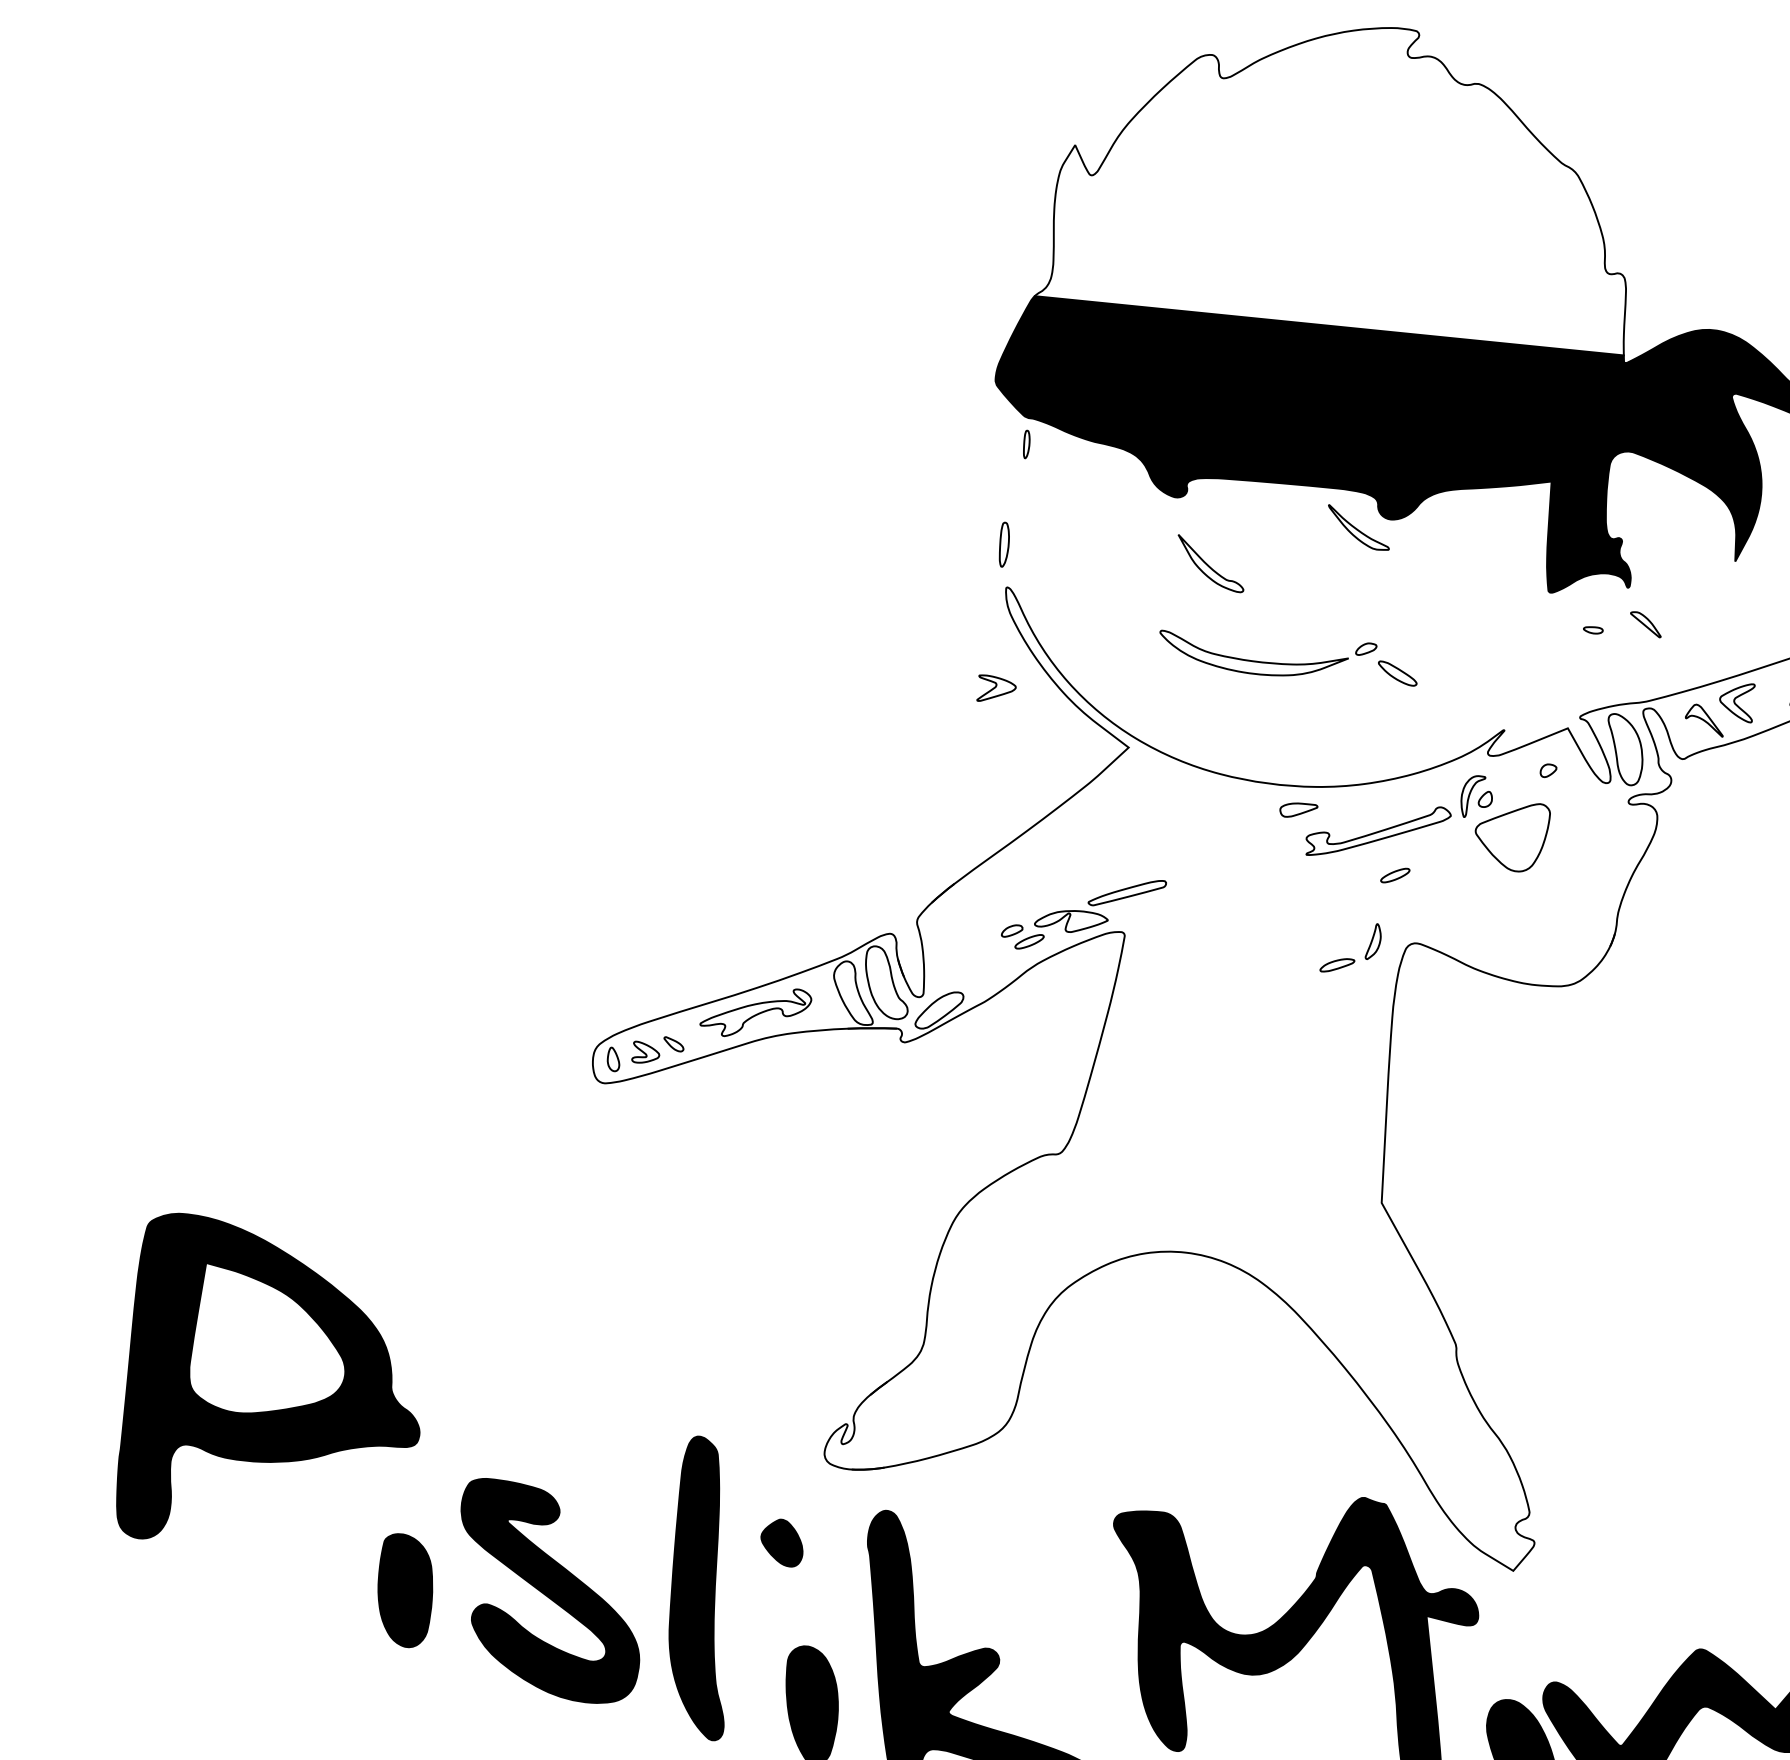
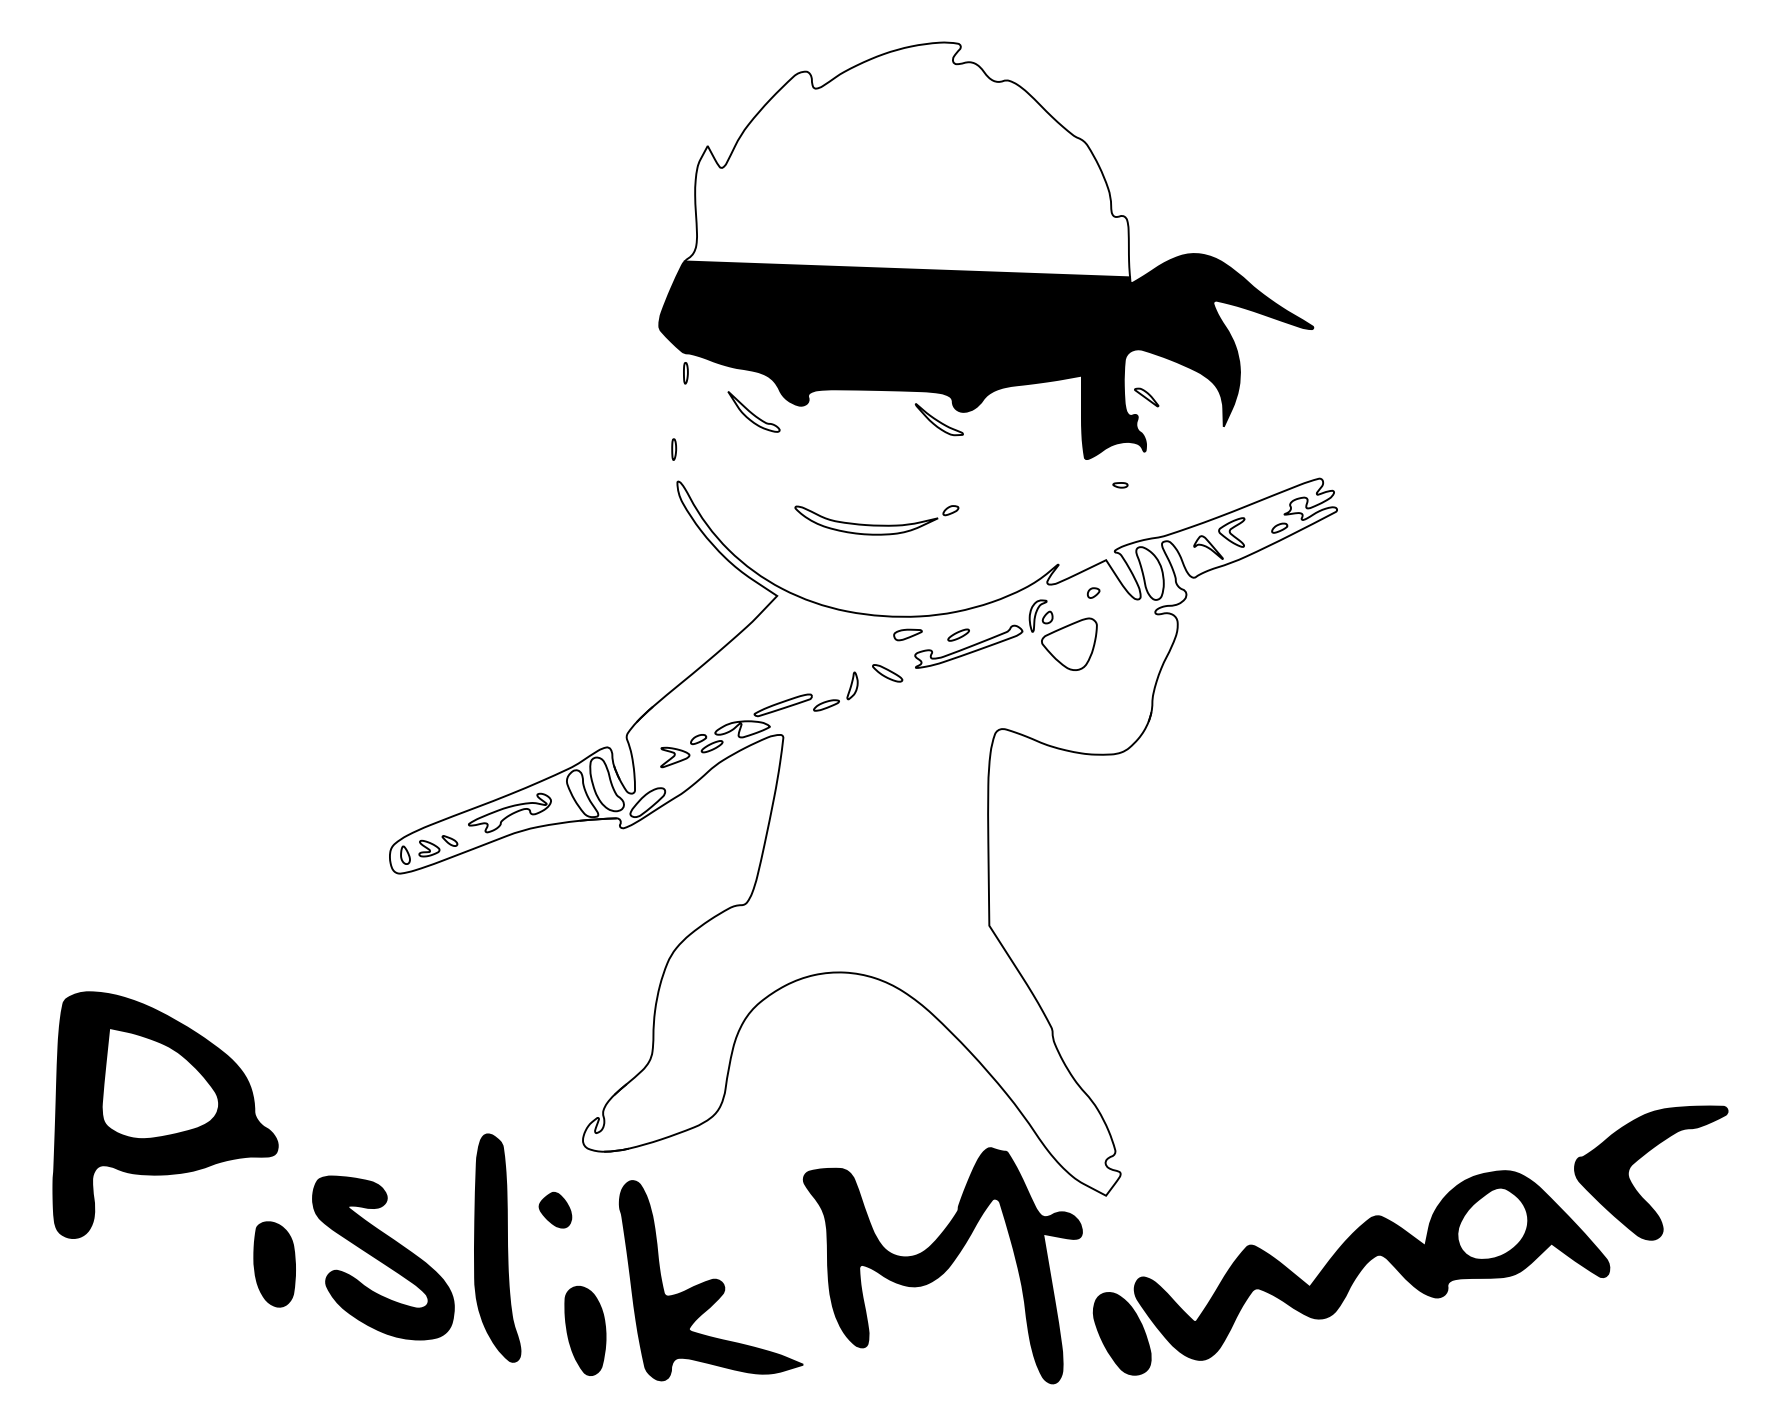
part: (1005, 544) -> (674, 449), size x0.62
part: (1210, 563) -> (753, 411), moved
part: (1645, 624) -> (1146, 397), moved
part: (1397, 673) -> (887, 673), moved
part: (997, 689) -> (675, 757), moved
part: (1395, 874) -> (958, 634), moved
part: (1349, 958) -> (835, 699), moved

